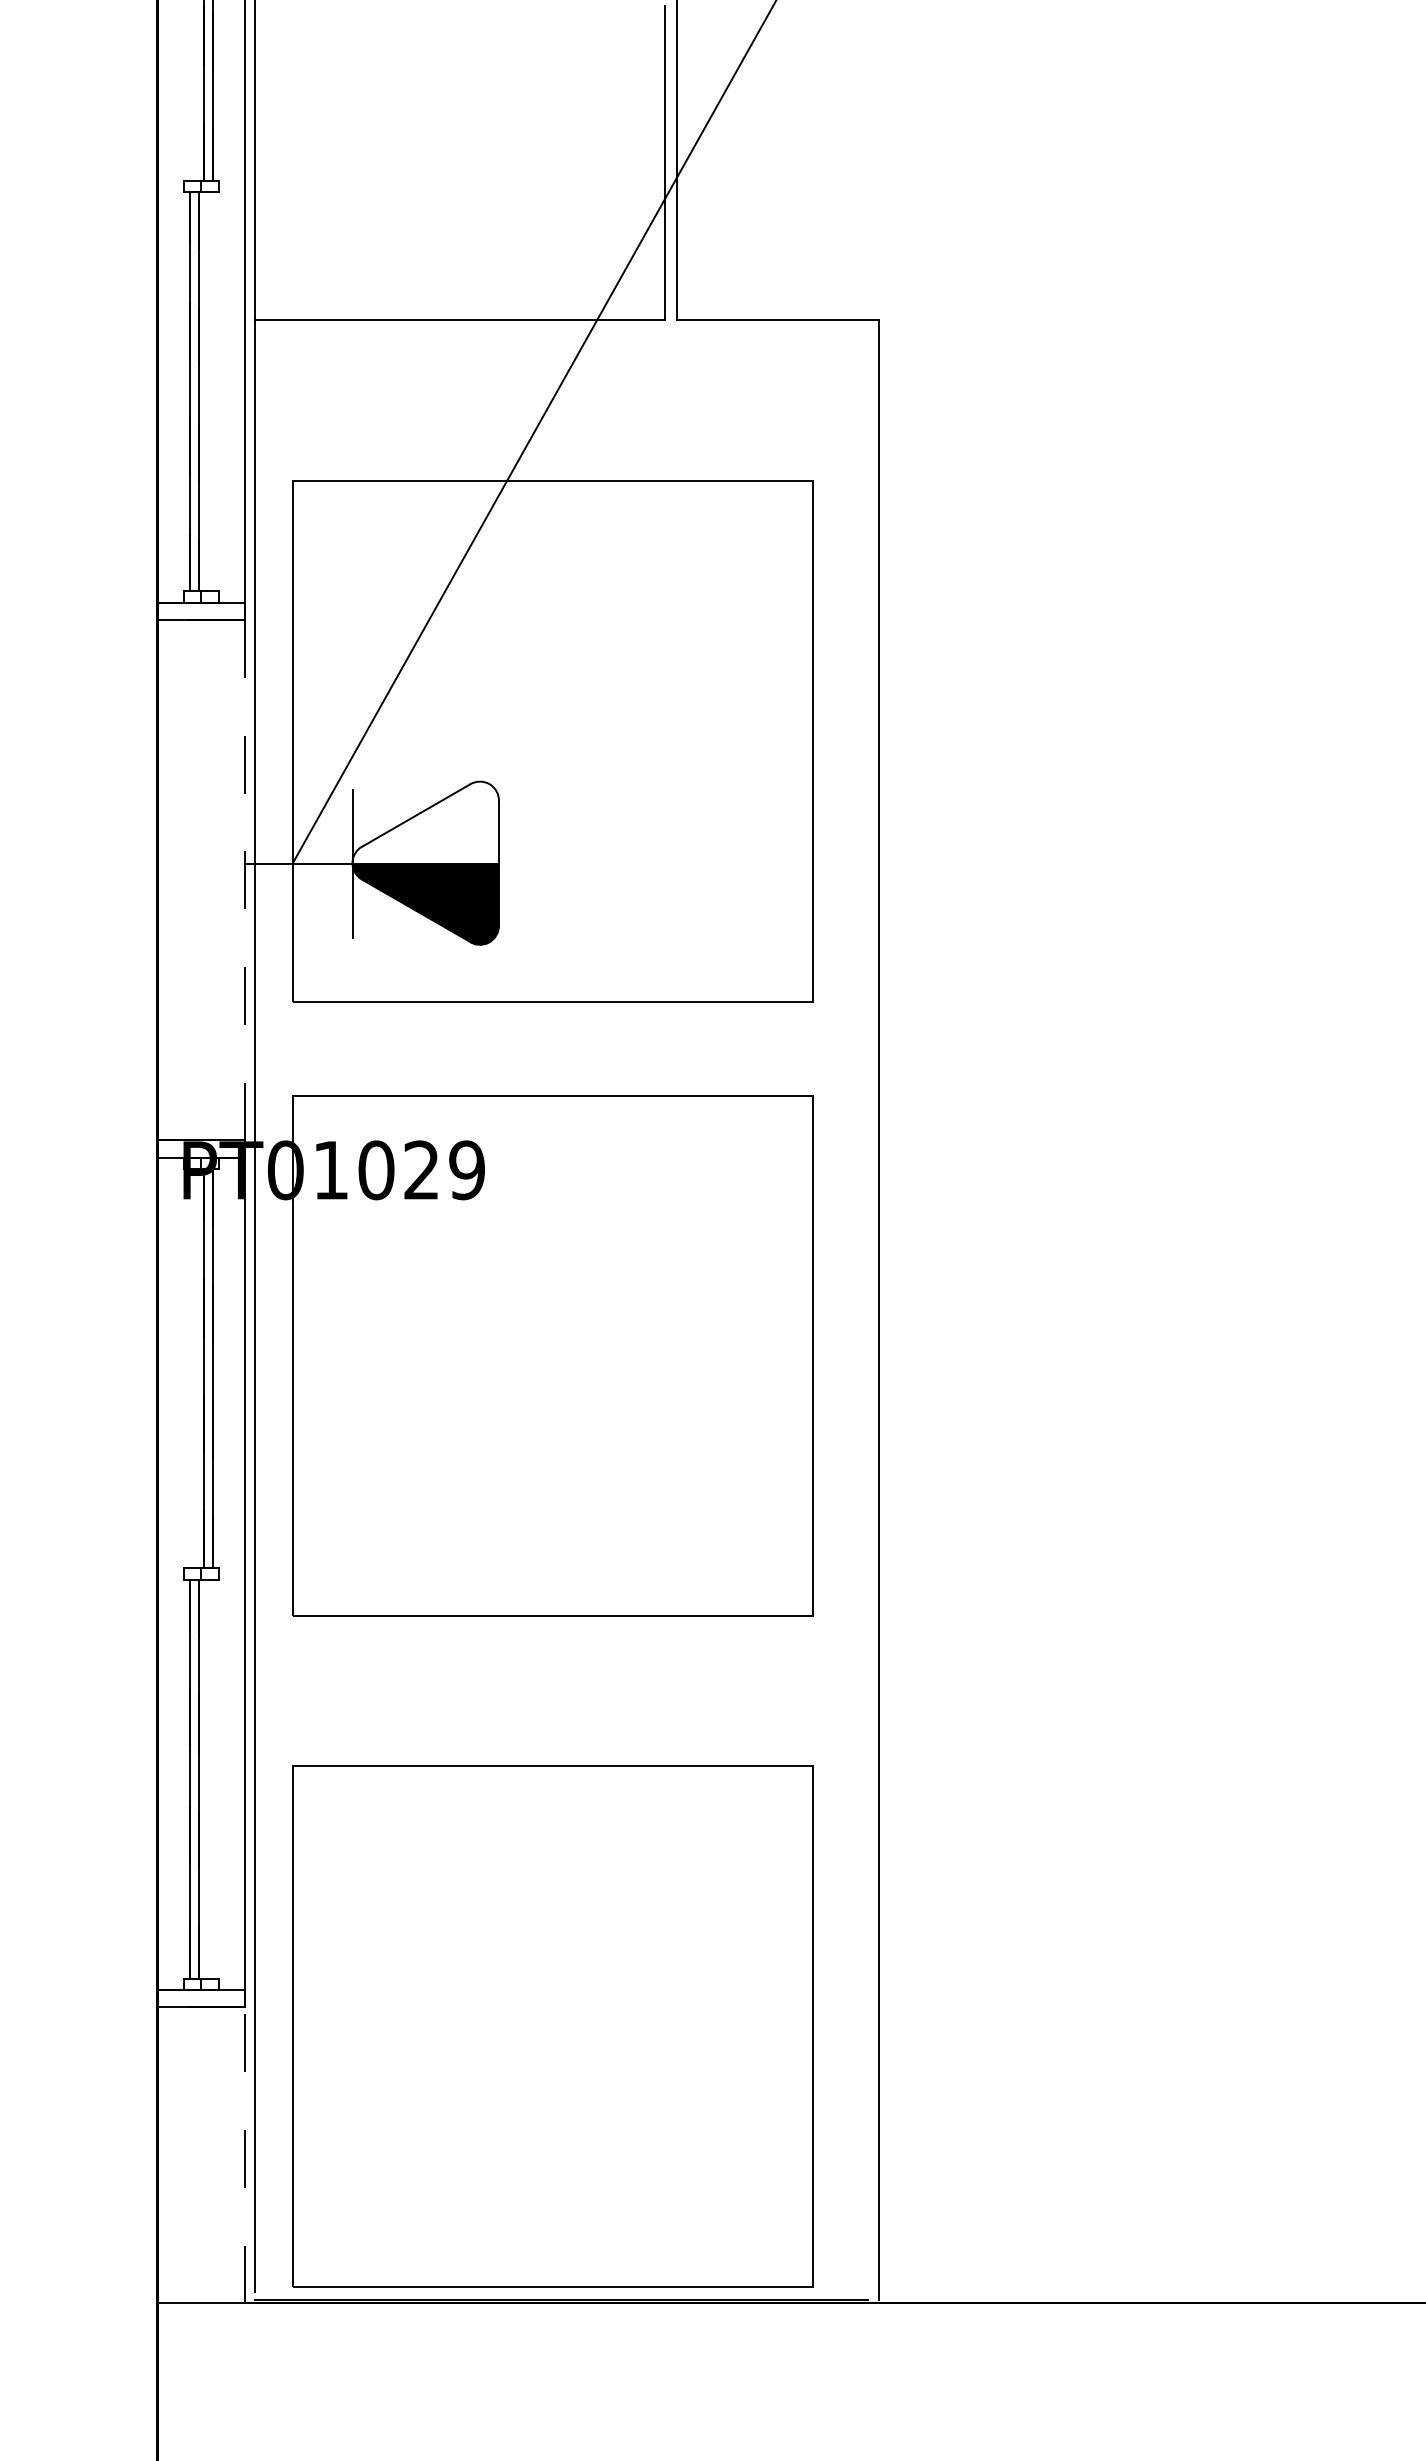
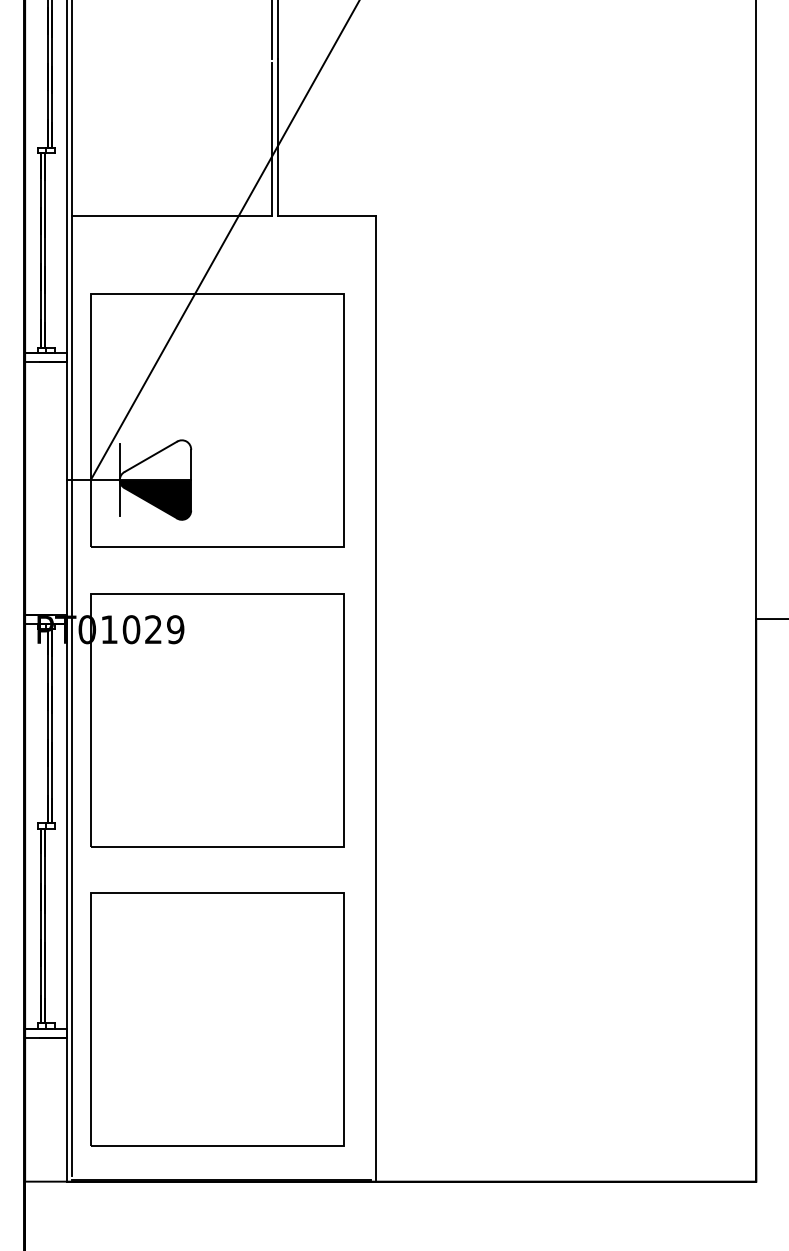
line: (245, 880) -> (67, 488), dashed -> solid
part: (552, 2025) -> (217, 1019), moved
line: (245, 2155) -> (67, 1109), dashed -> solid

